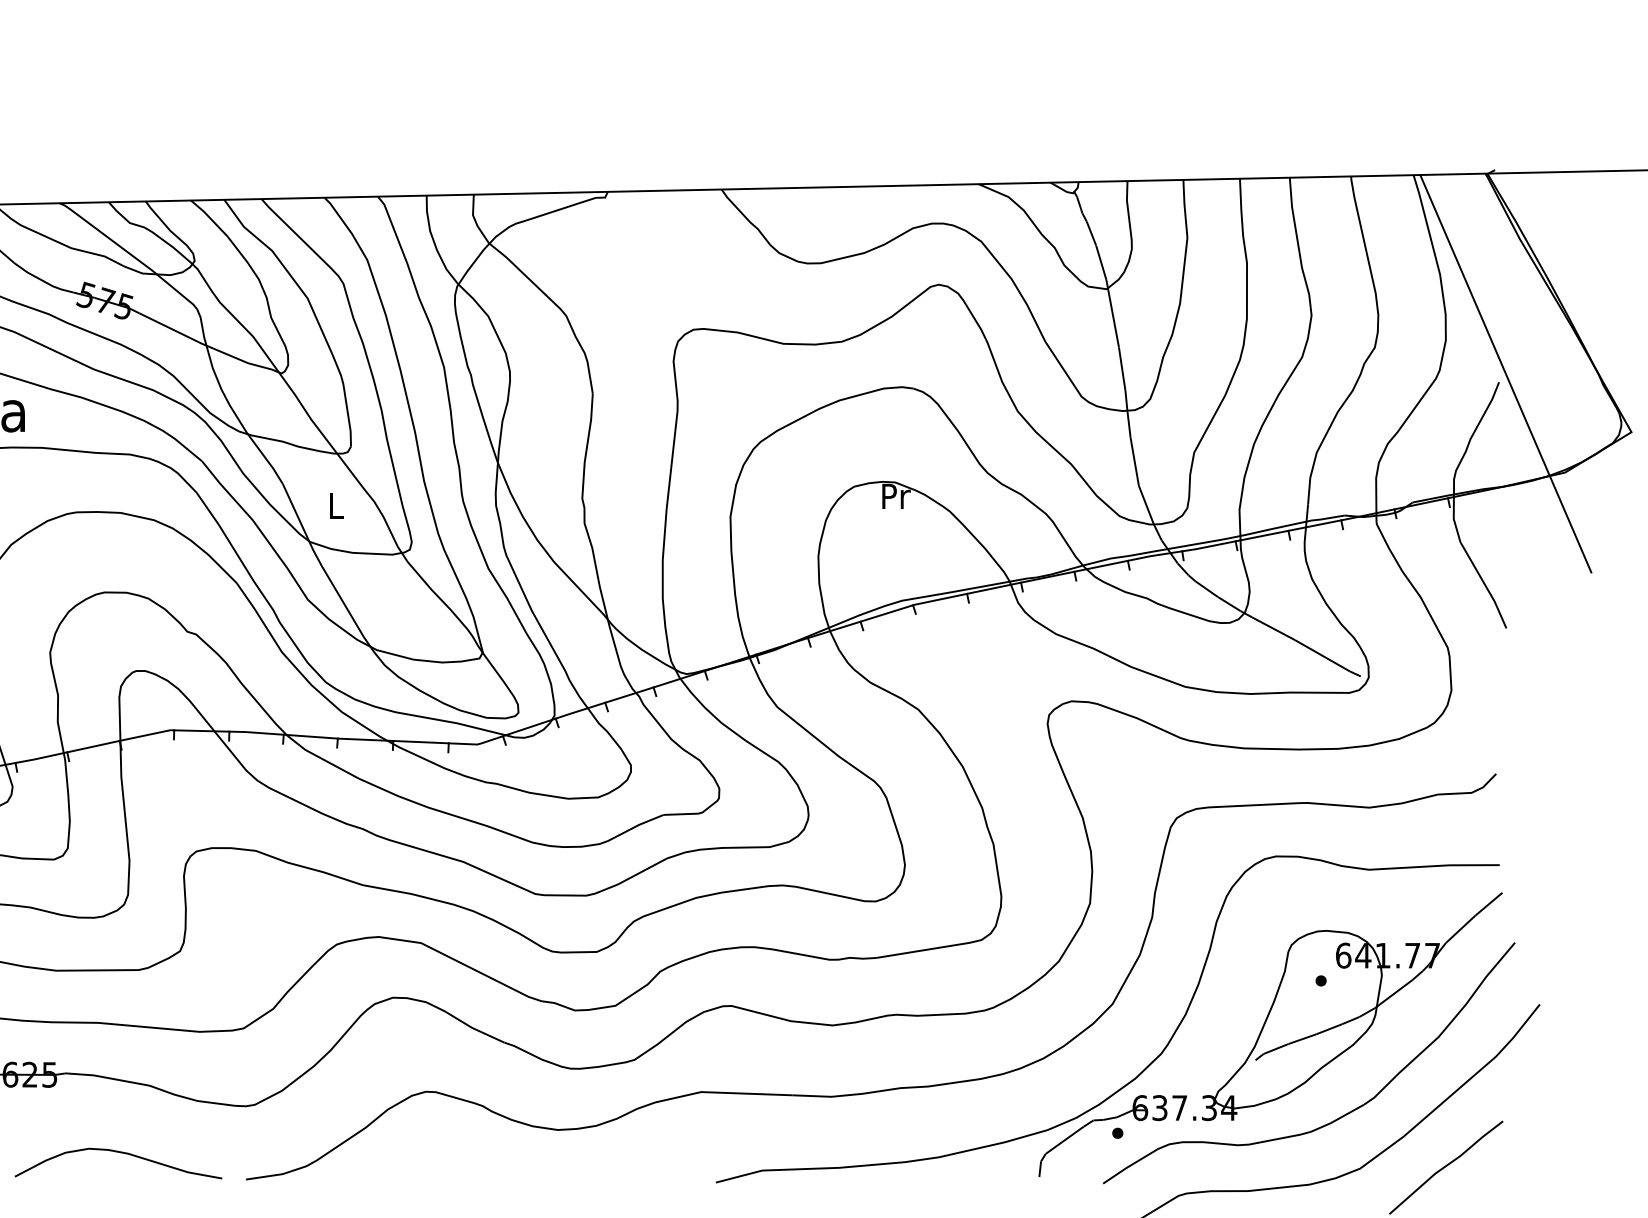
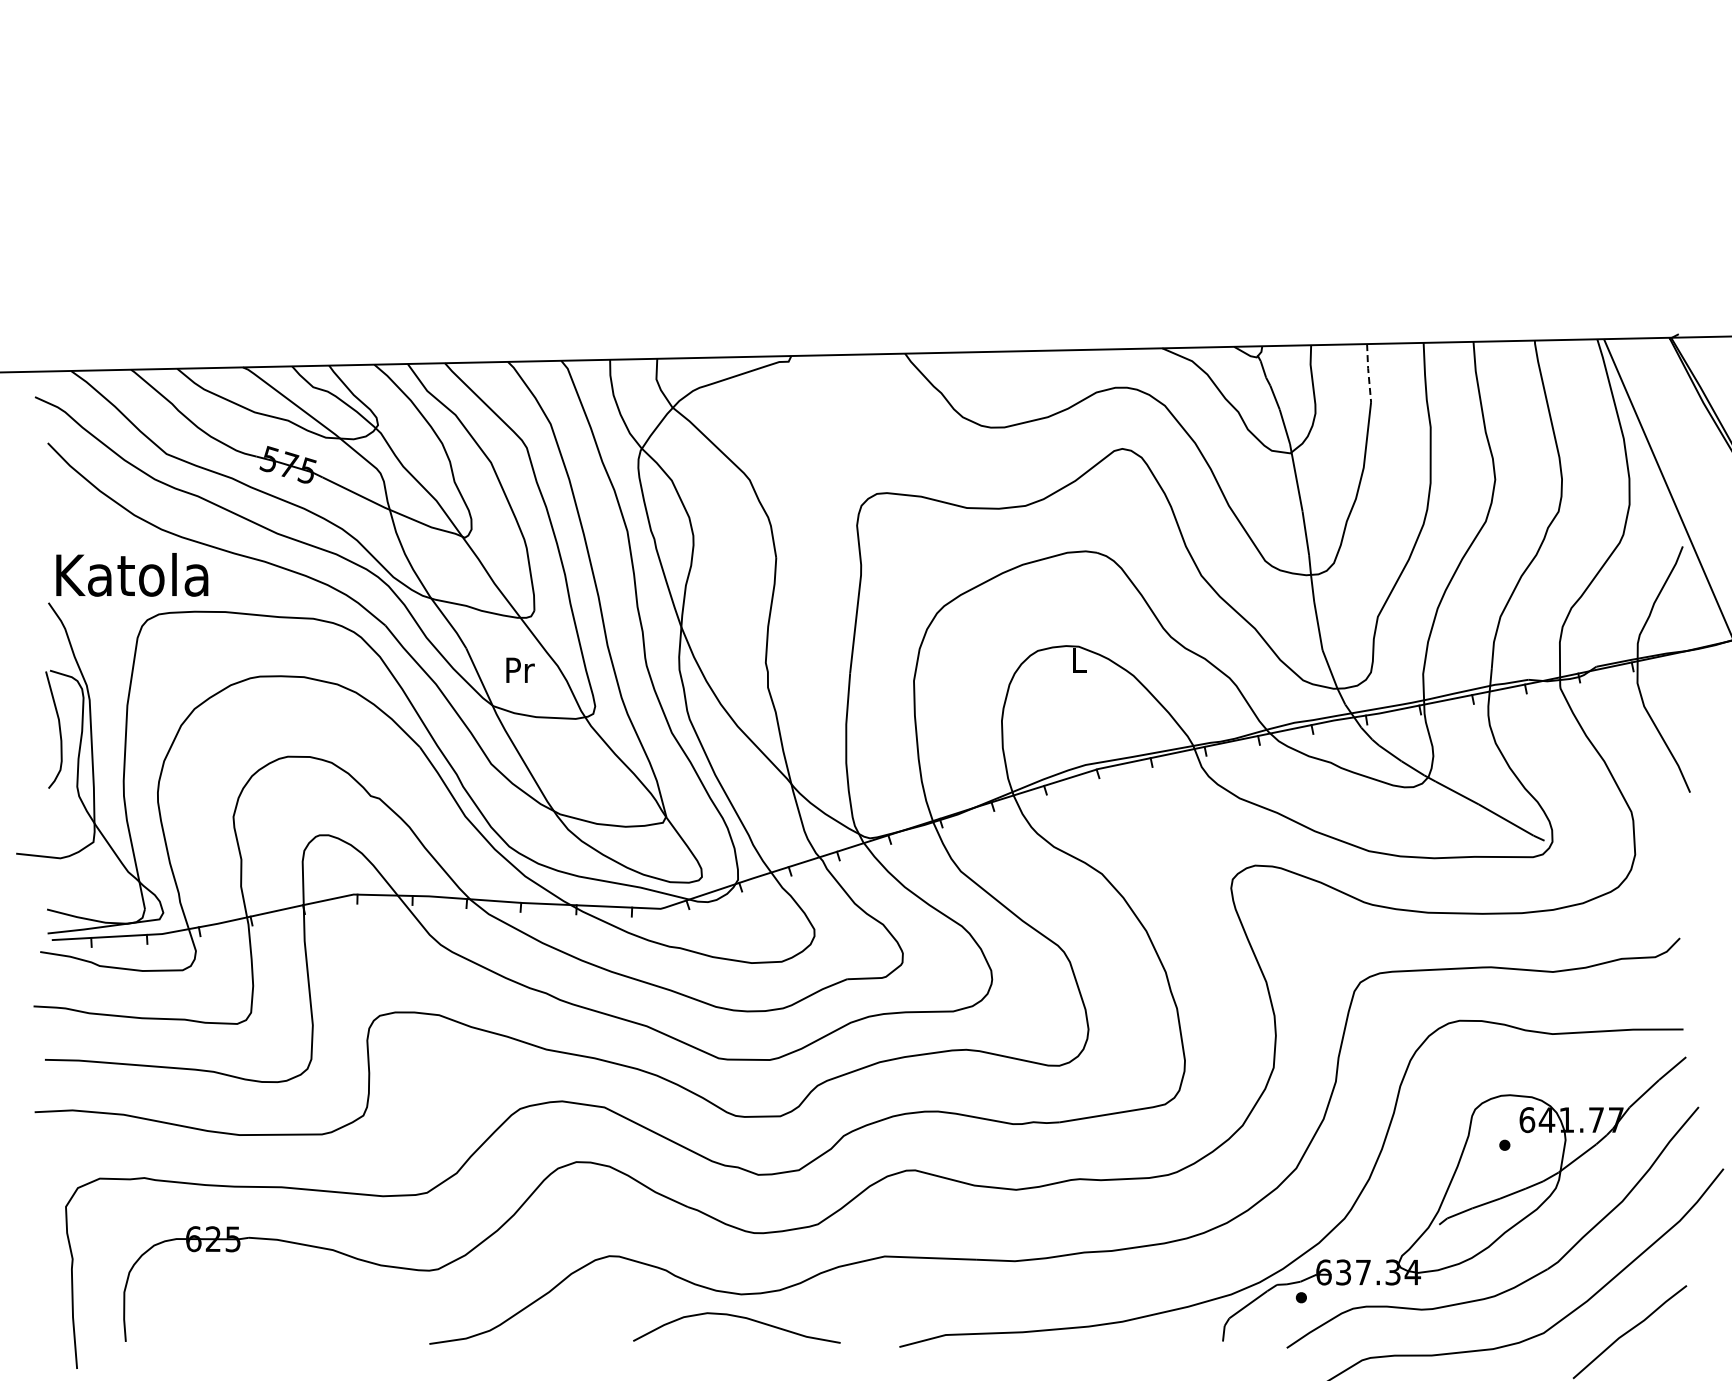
line: (1184, 208) -> (1368, 372), solid -> dashed
text: (895, 496) -> (1079, 660), Pr -> L
text: (337, 505) -> (520, 669), L -> Pr
curve: (118, 1153) -> (736, 1317), moved

